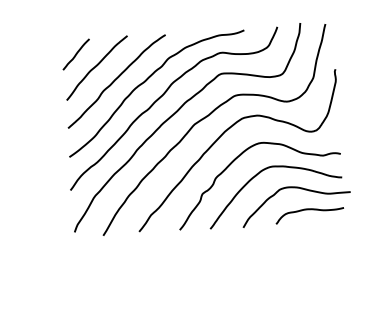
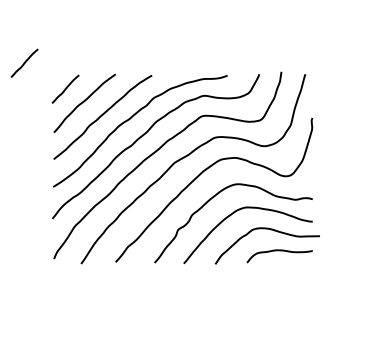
line: (31, 29) -> (24, 62), added

